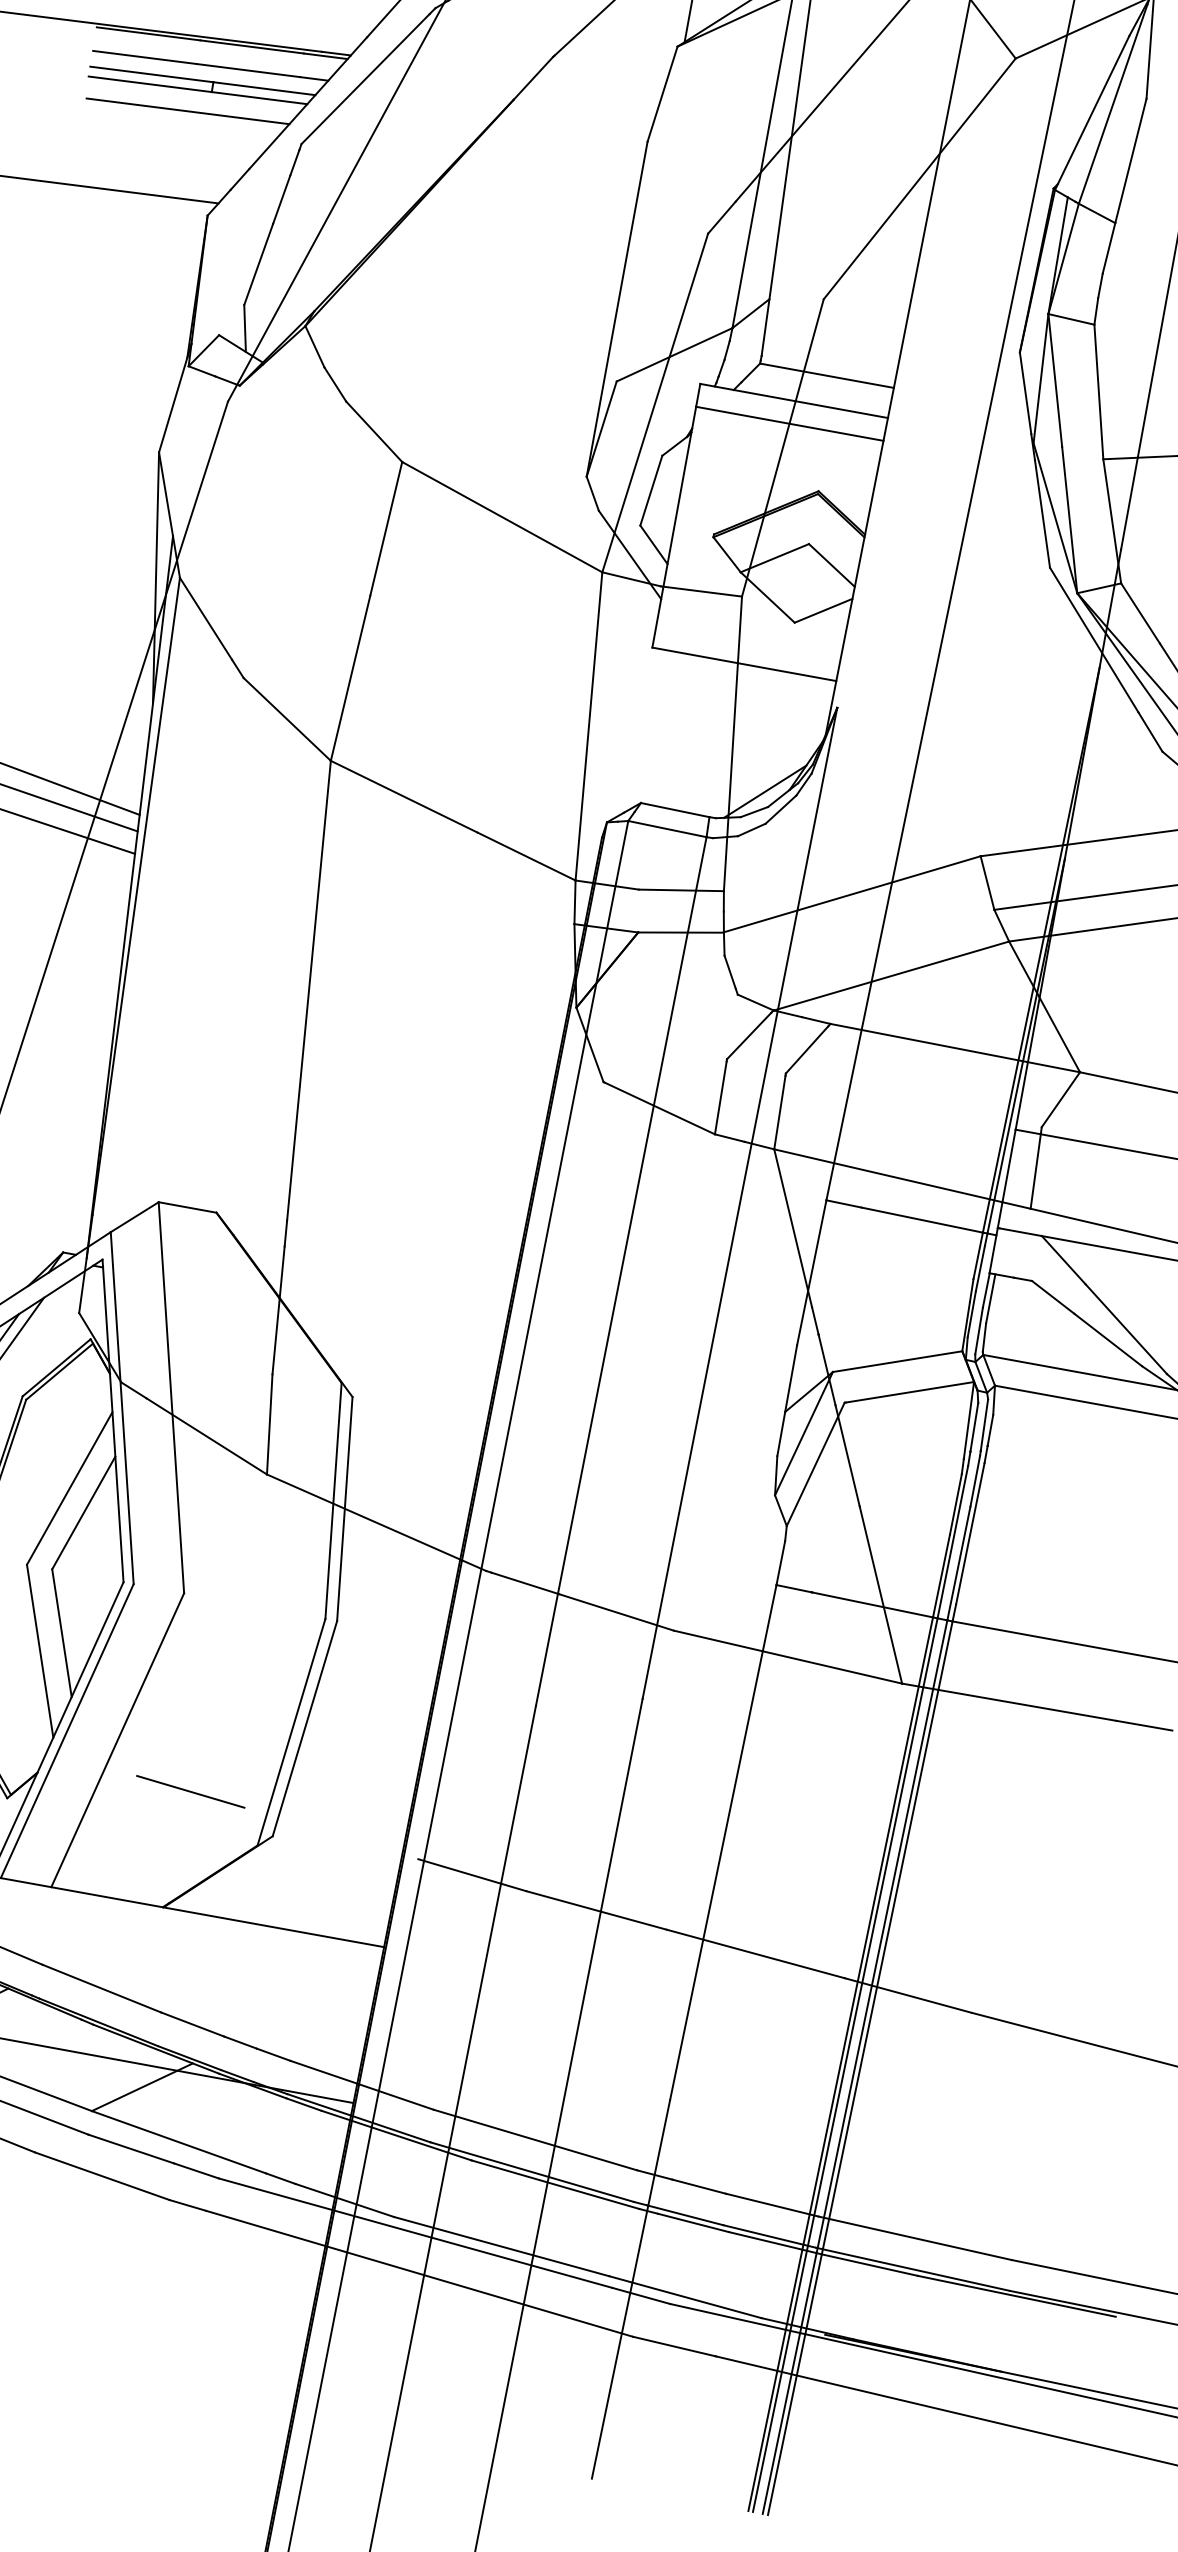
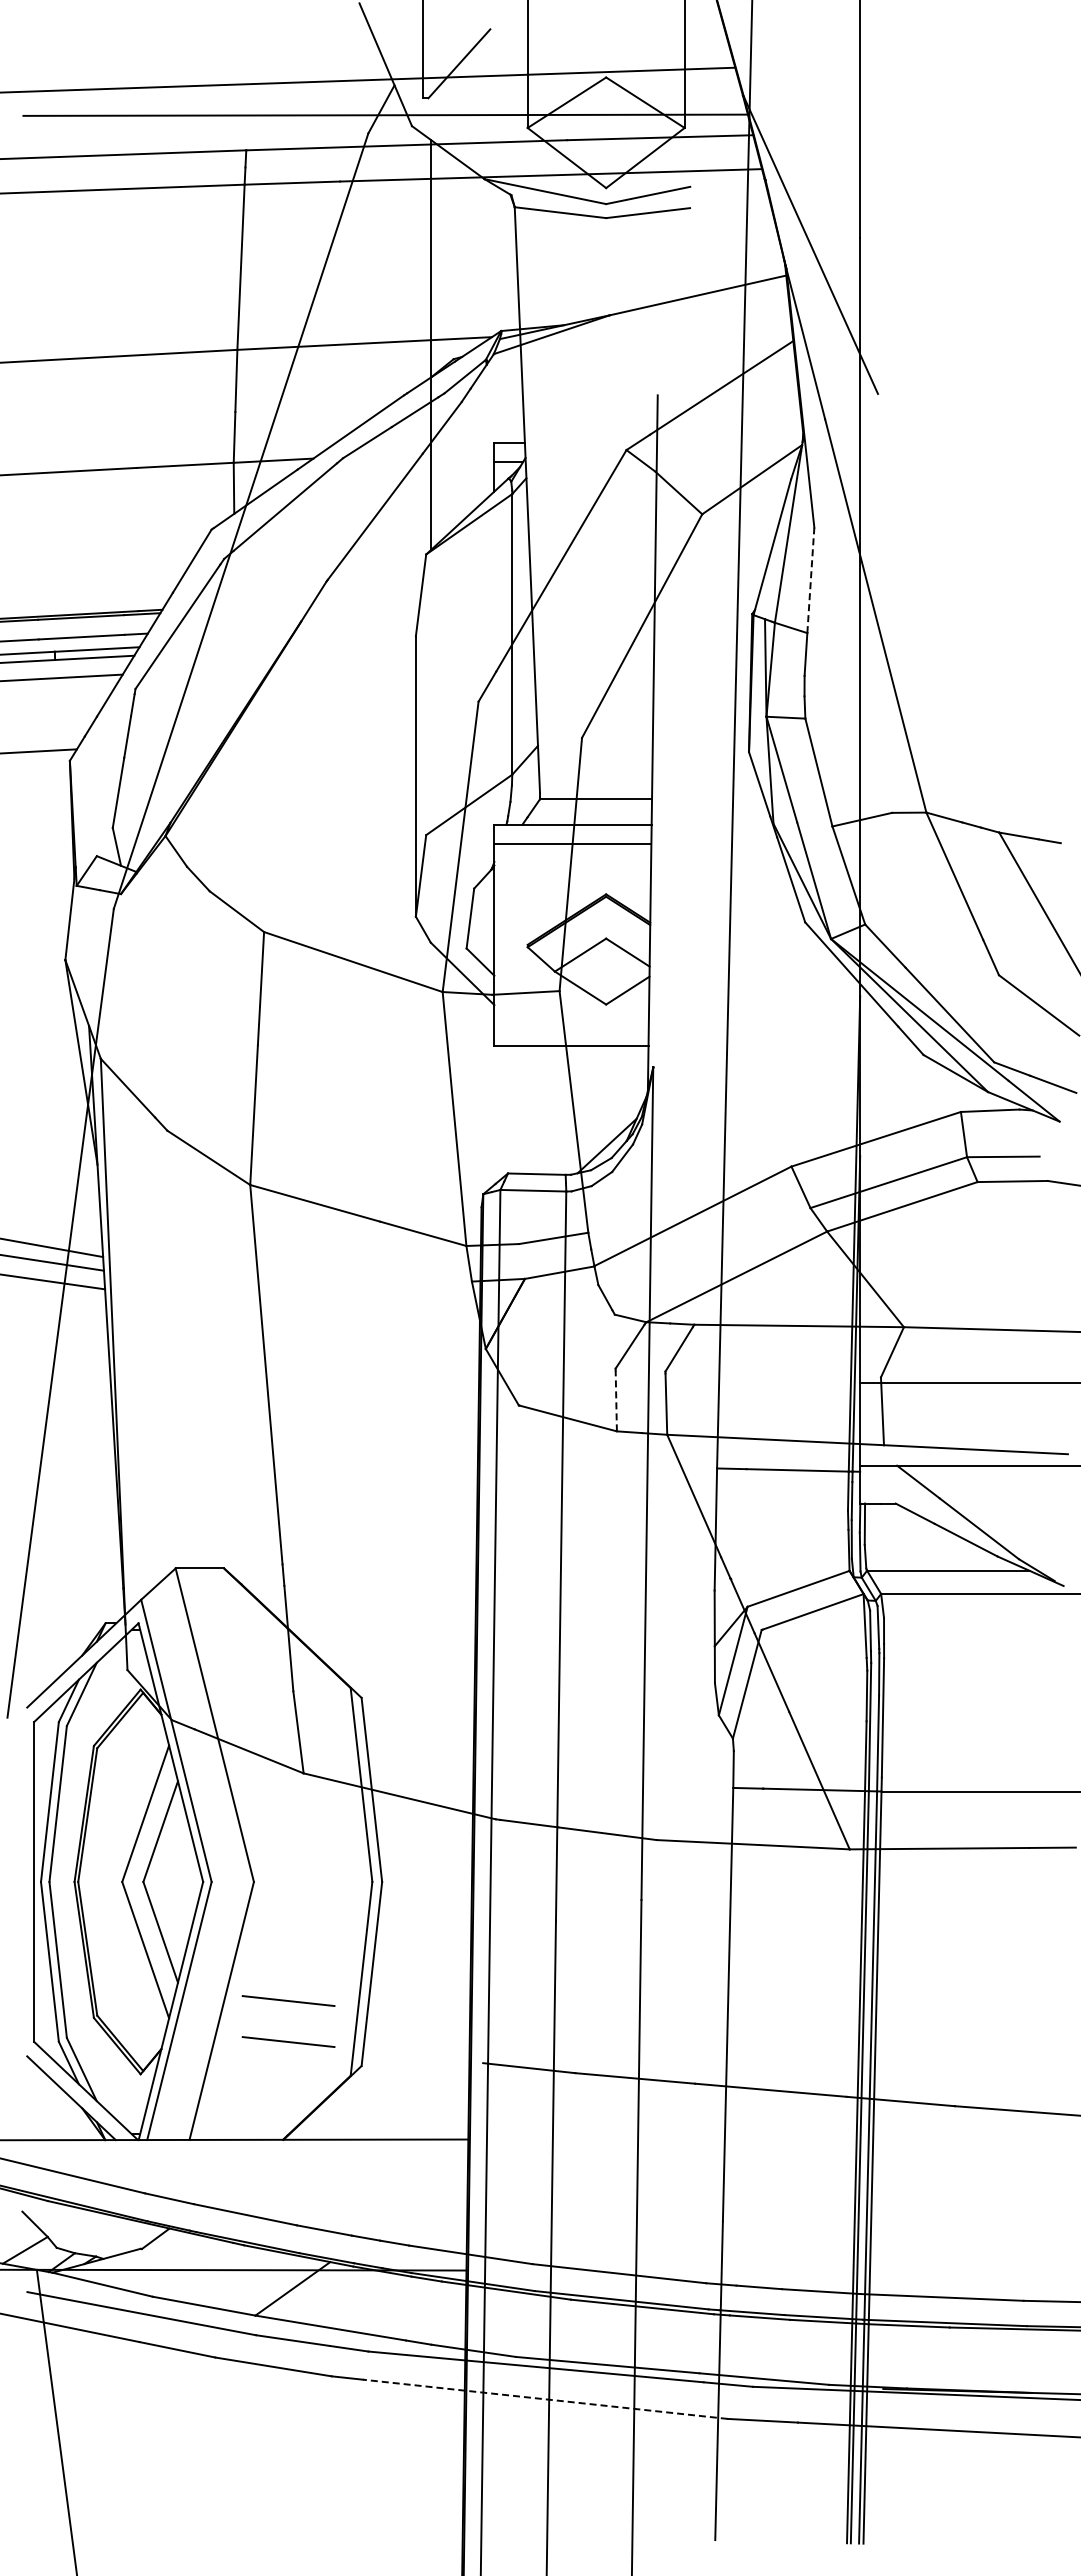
line: (1130, 161) -> (810, 580), solid -> dashed
line: (721, 1097) -> (616, 1400), solid -> dashed
line: (199, 1742) -> (288, 2000), added
line: (418, 2273) -> (544, 2399), solid -> dashed

